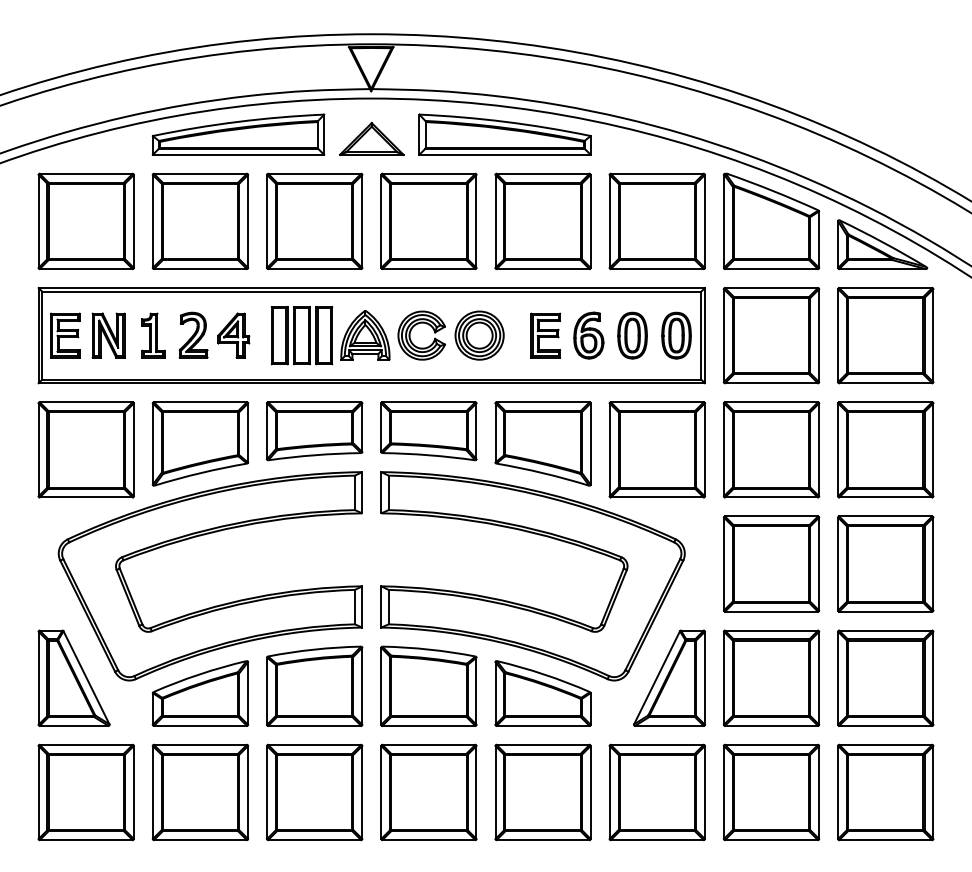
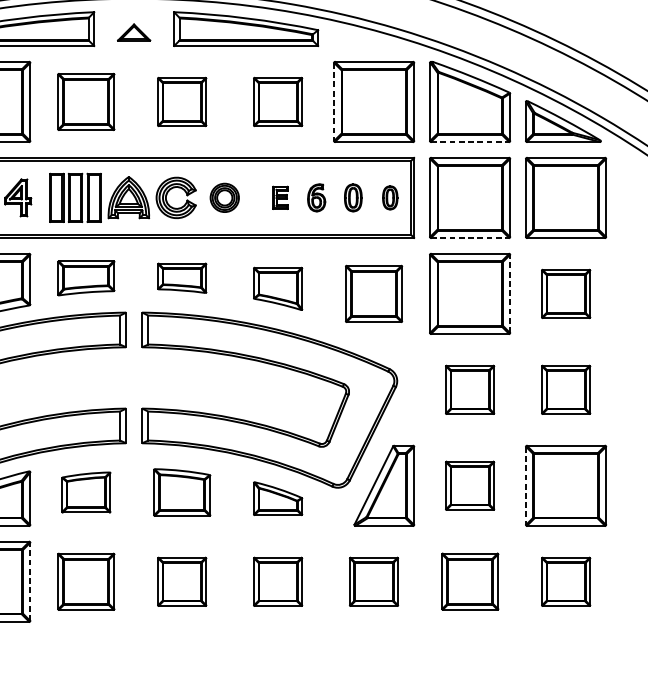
part: (371, 138) -> (133, 32), size x0.6
part: (314, 221) -> (86, 102), size x0.7
part: (428, 221) -> (181, 102), size x0.6
part: (542, 221) -> (277, 102), size x0.6
line: (609, 221) -> (333, 102), solid -> dashed
line: (772, 269) -> (470, 142), solid -> dashed
part: (479, 335) -> (224, 197), size x0.7
part: (545, 335) -> (280, 197), size x0.6
part: (588, 335) -> (316, 197), size x0.7
part: (632, 335) -> (353, 197), size x0.7
part: (676, 335) -> (390, 197), size x0.6
line: (772, 383) -> (470, 238), solid -> dashed
part: (314, 431) -> (86, 278), size x0.7
part: (428, 431) -> (181, 278), size x0.6
part: (542, 443) -> (277, 288), size x0.6
part: (656, 449) -> (373, 293), size x0.7
line: (819, 449) -> (510, 293), solid -> dashed
part: (885, 449) -> (565, 293), size x0.6
part: (771, 563) -> (470, 389), size x0.6
part: (885, 563) -> (565, 389), size x0.6
part: (771, 677) -> (470, 485), size x0.6
line: (838, 678) -> (526, 486), solid -> dashed
part: (314, 685) -> (86, 491), size x0.6
part: (428, 685) -> (181, 491), size x0.7
part: (542, 693) -> (277, 498), size x0.6
line: (248, 791) -> (30, 580), solid -> dashed
part: (771, 791) -> (470, 580), size x0.7
part: (314, 792) -> (86, 581), size x0.7
part: (428, 792) -> (181, 581), size x0.6
part: (542, 792) -> (277, 581), size x0.6
part: (656, 792) -> (373, 581), size x0.6
part: (885, 792) -> (565, 581), size x0.6

